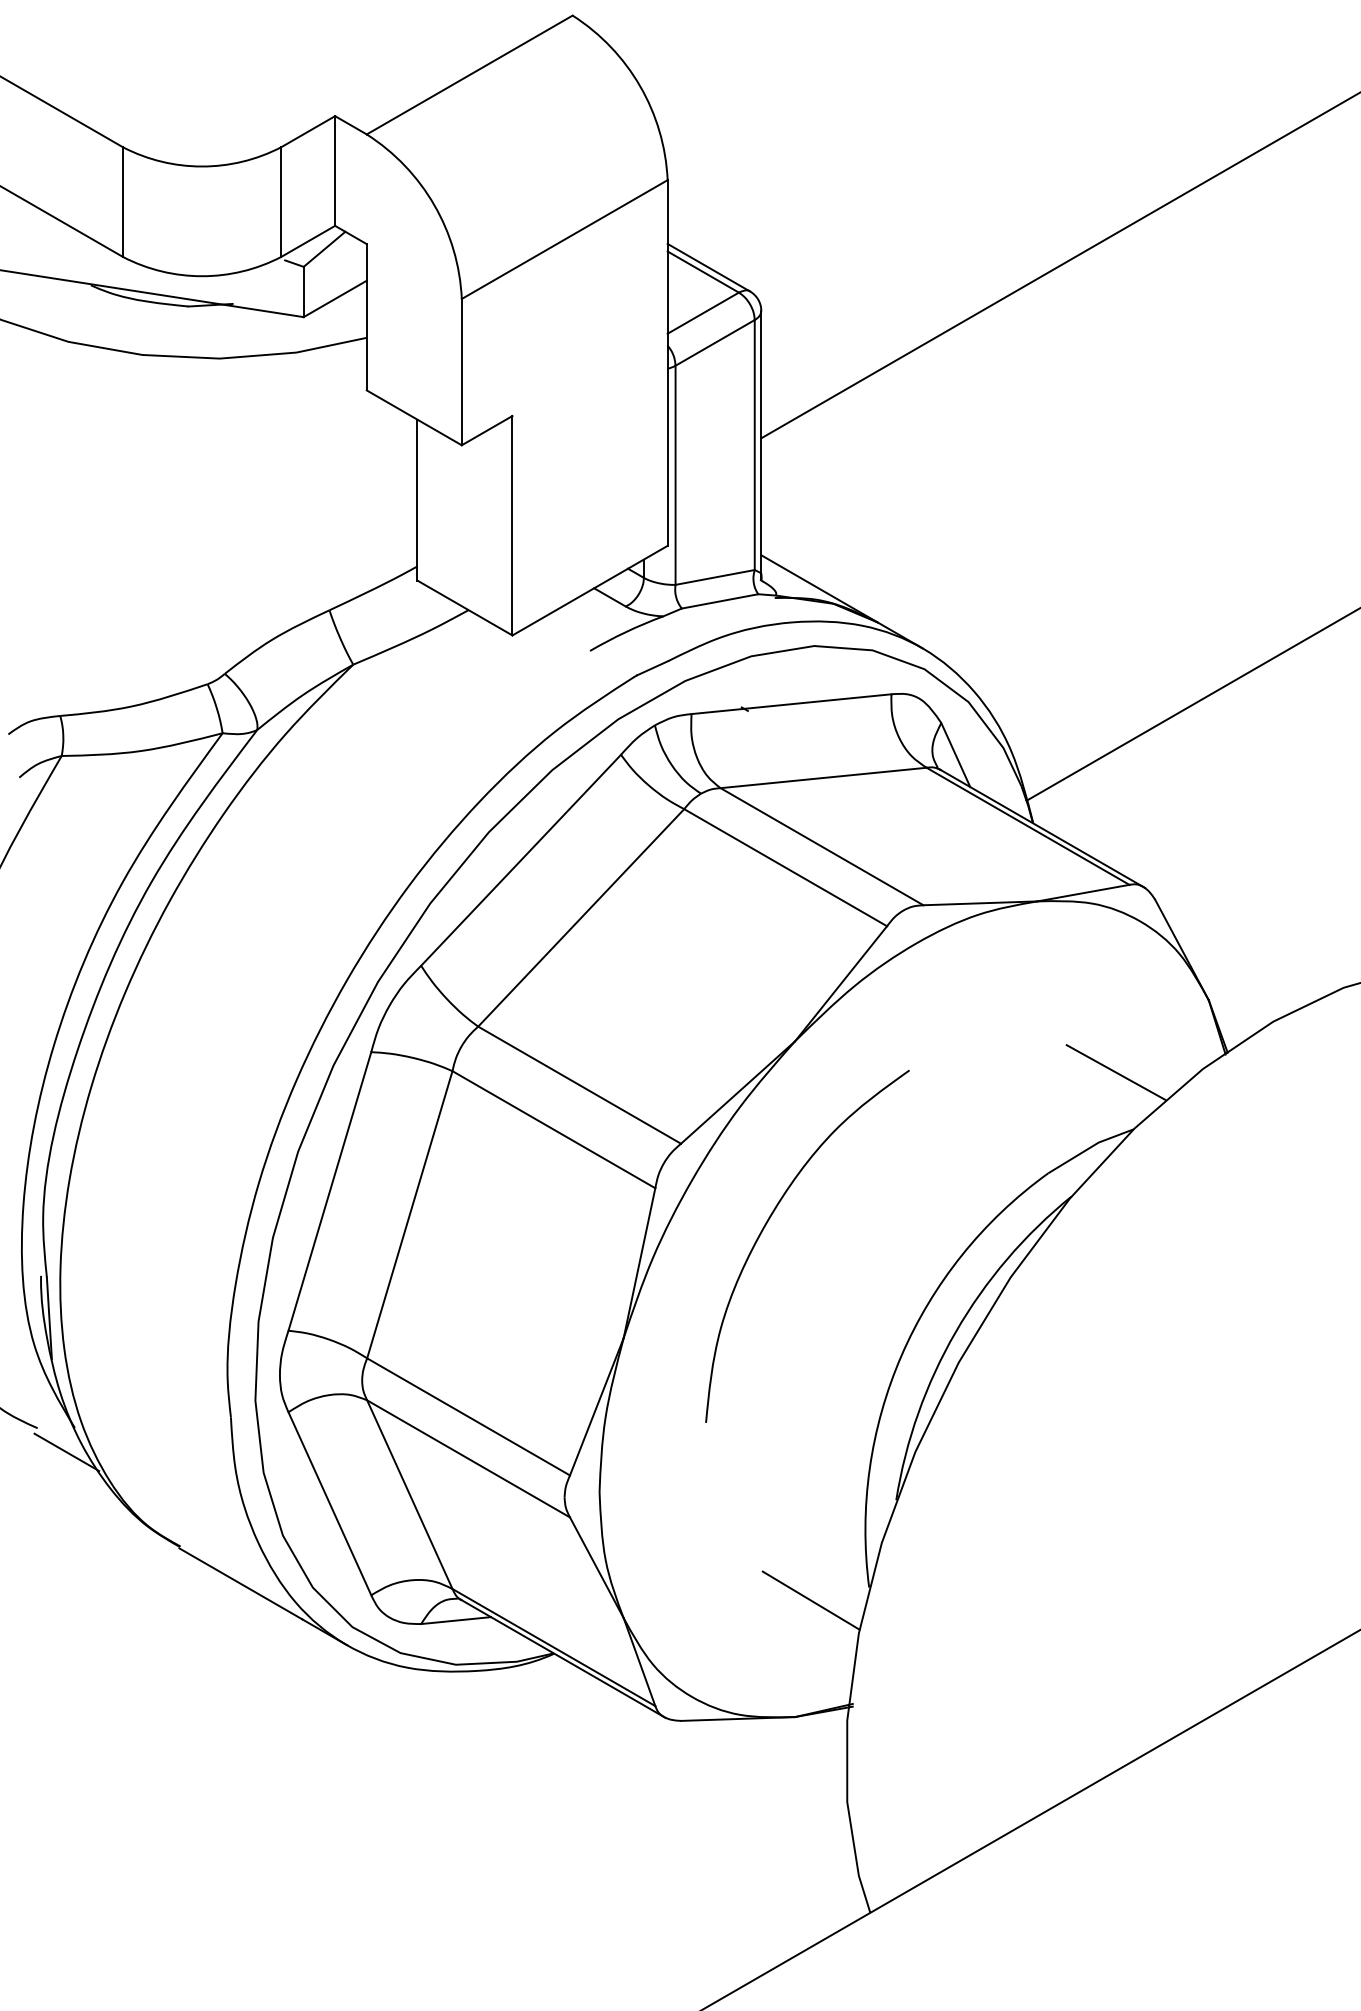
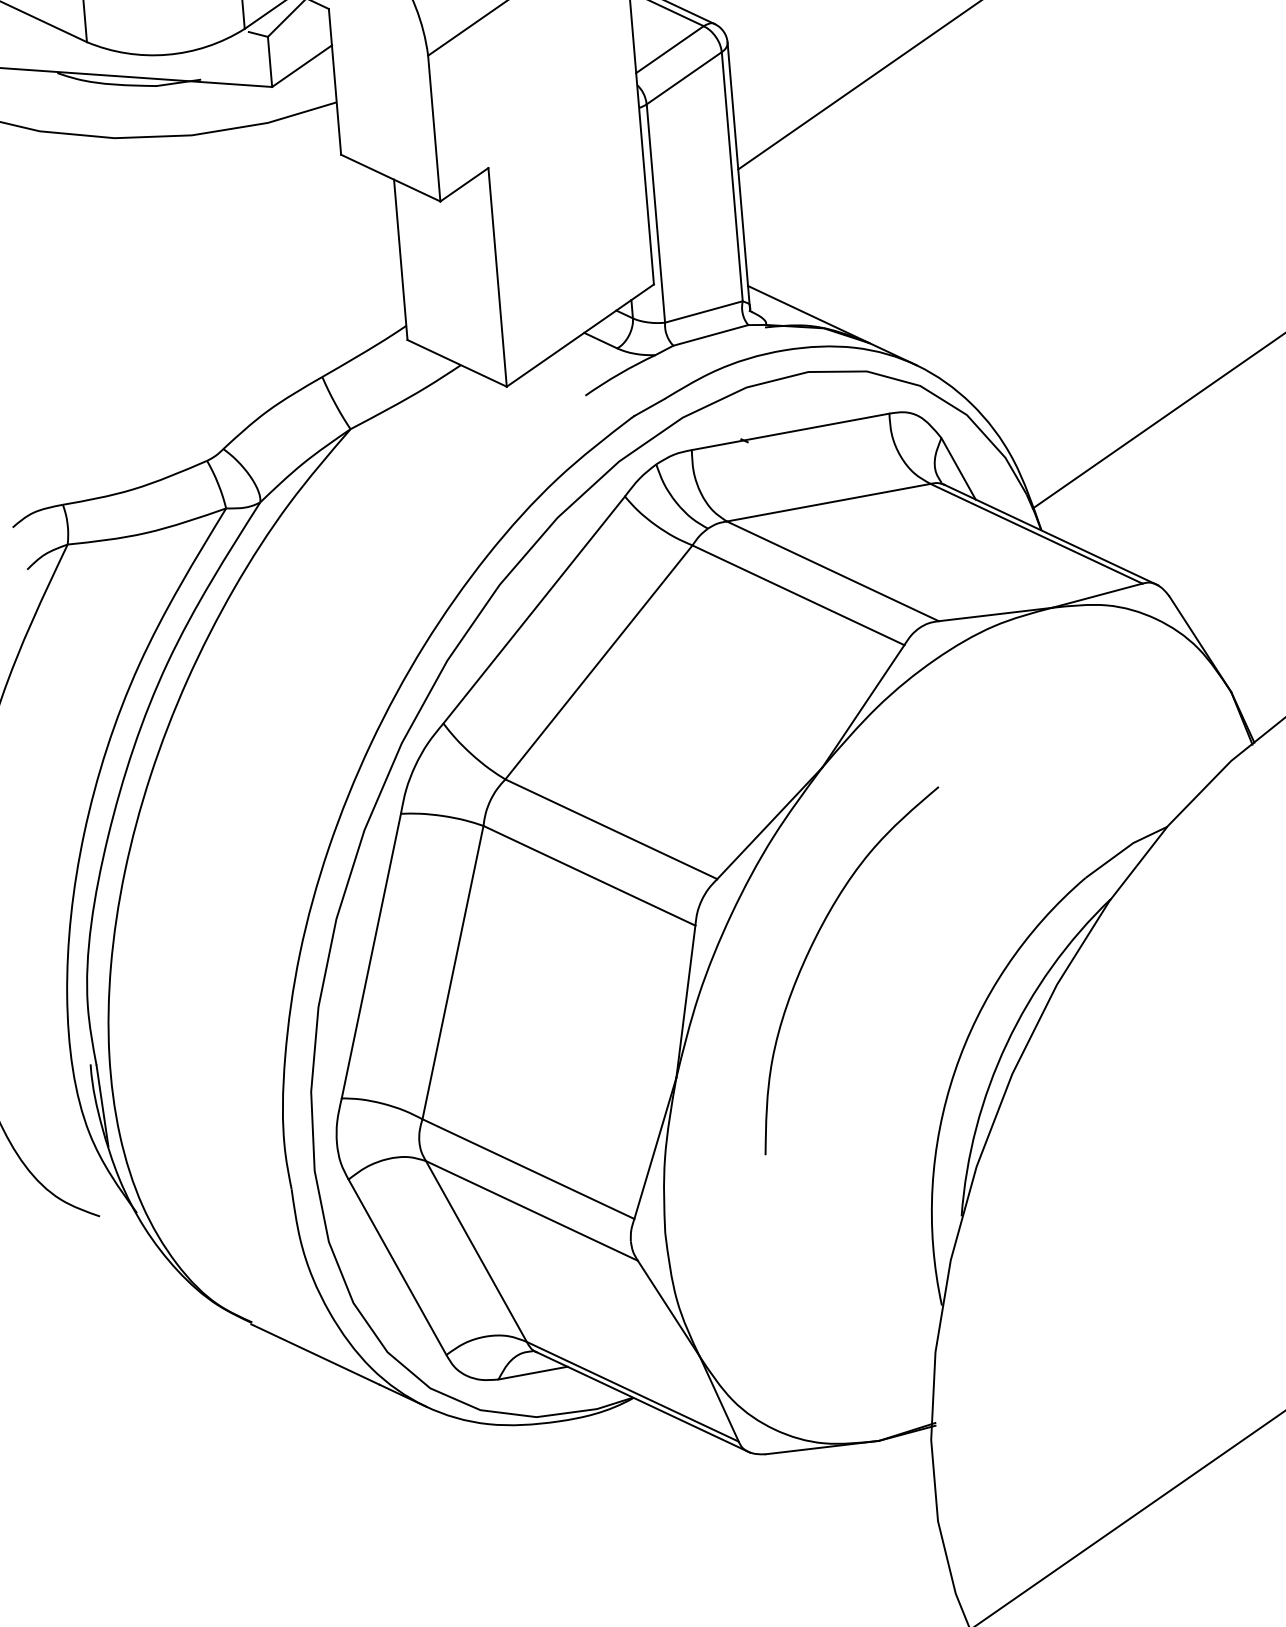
line: (1115, 1072) -> (1144, 771), removed
line: (66, 1452) -> (130, 1238), removed
line: (810, 1600) -> (884, 1323), removed

